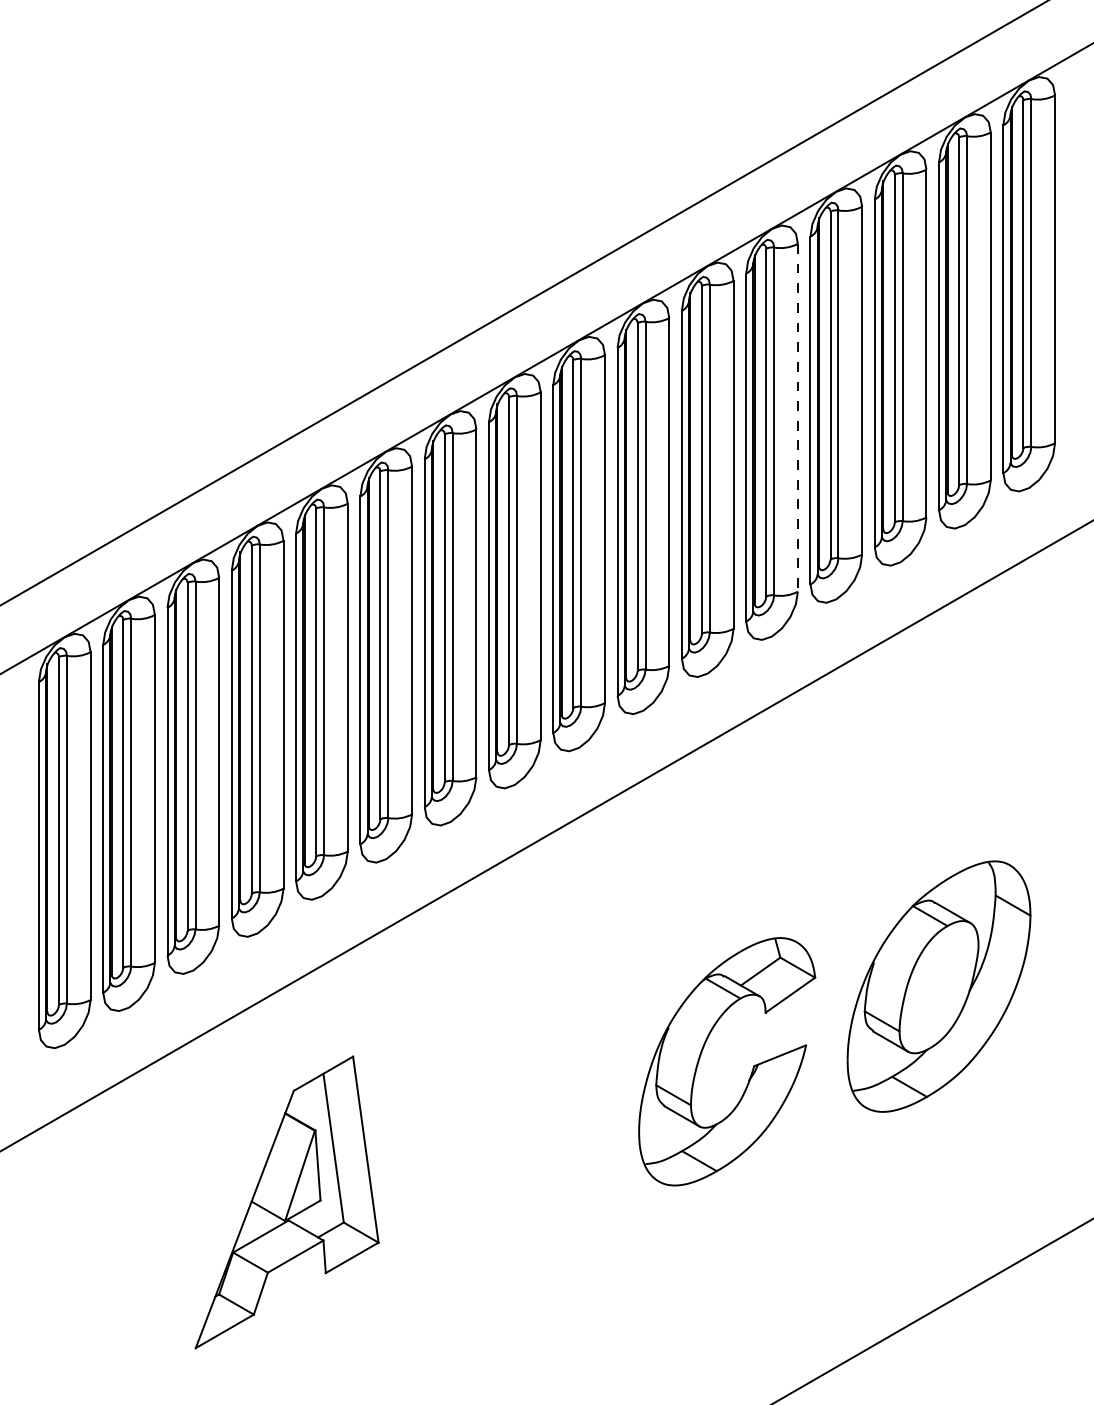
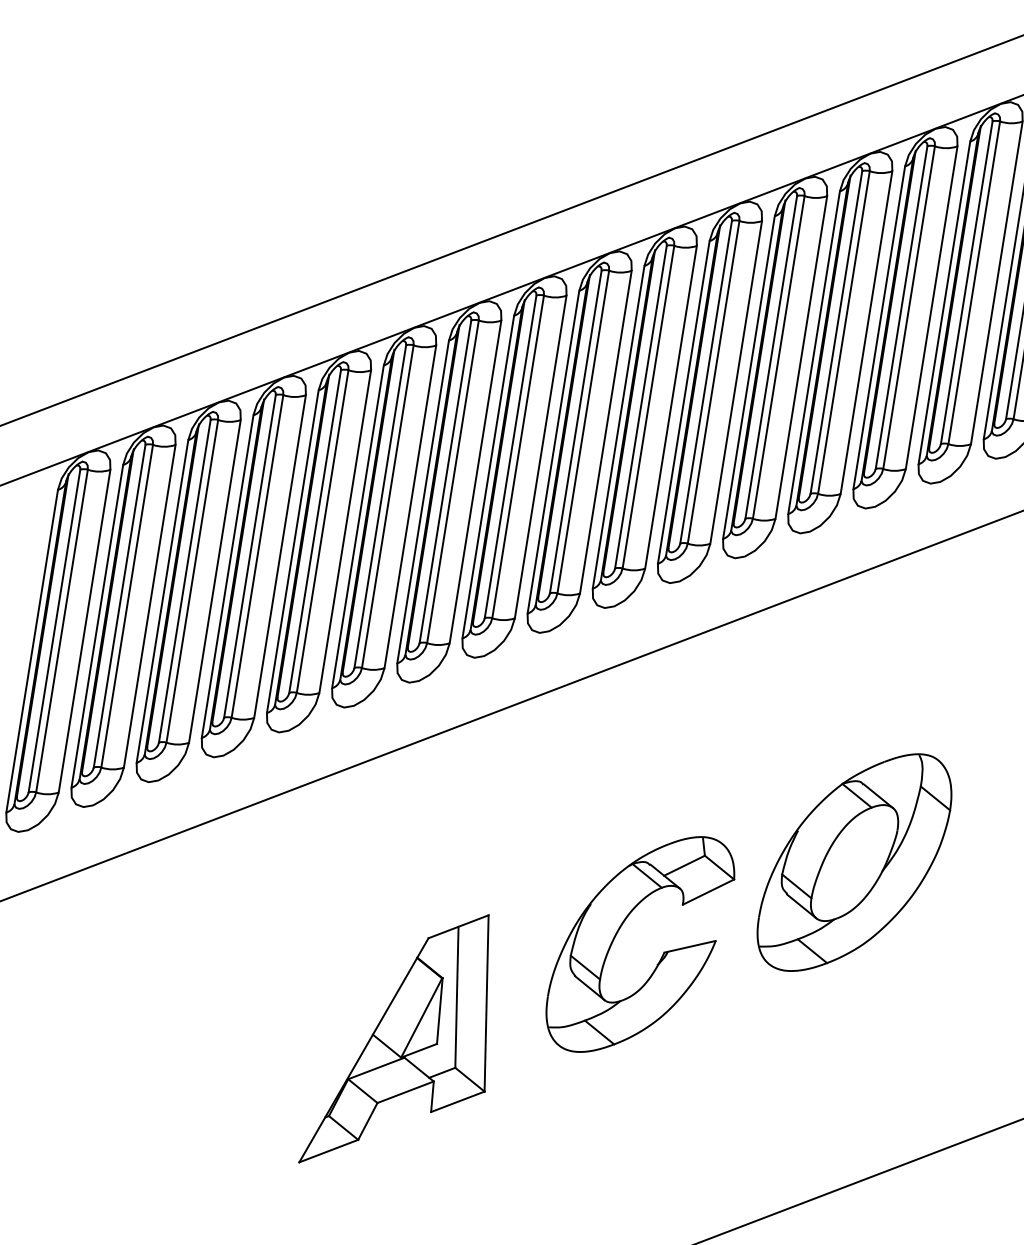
line: (797, 417) -> (801, 357), dashed -> solid
part: (938, 986) -> (854, 862), moved
part: (286, 1202) -> (405, 1040), moved

